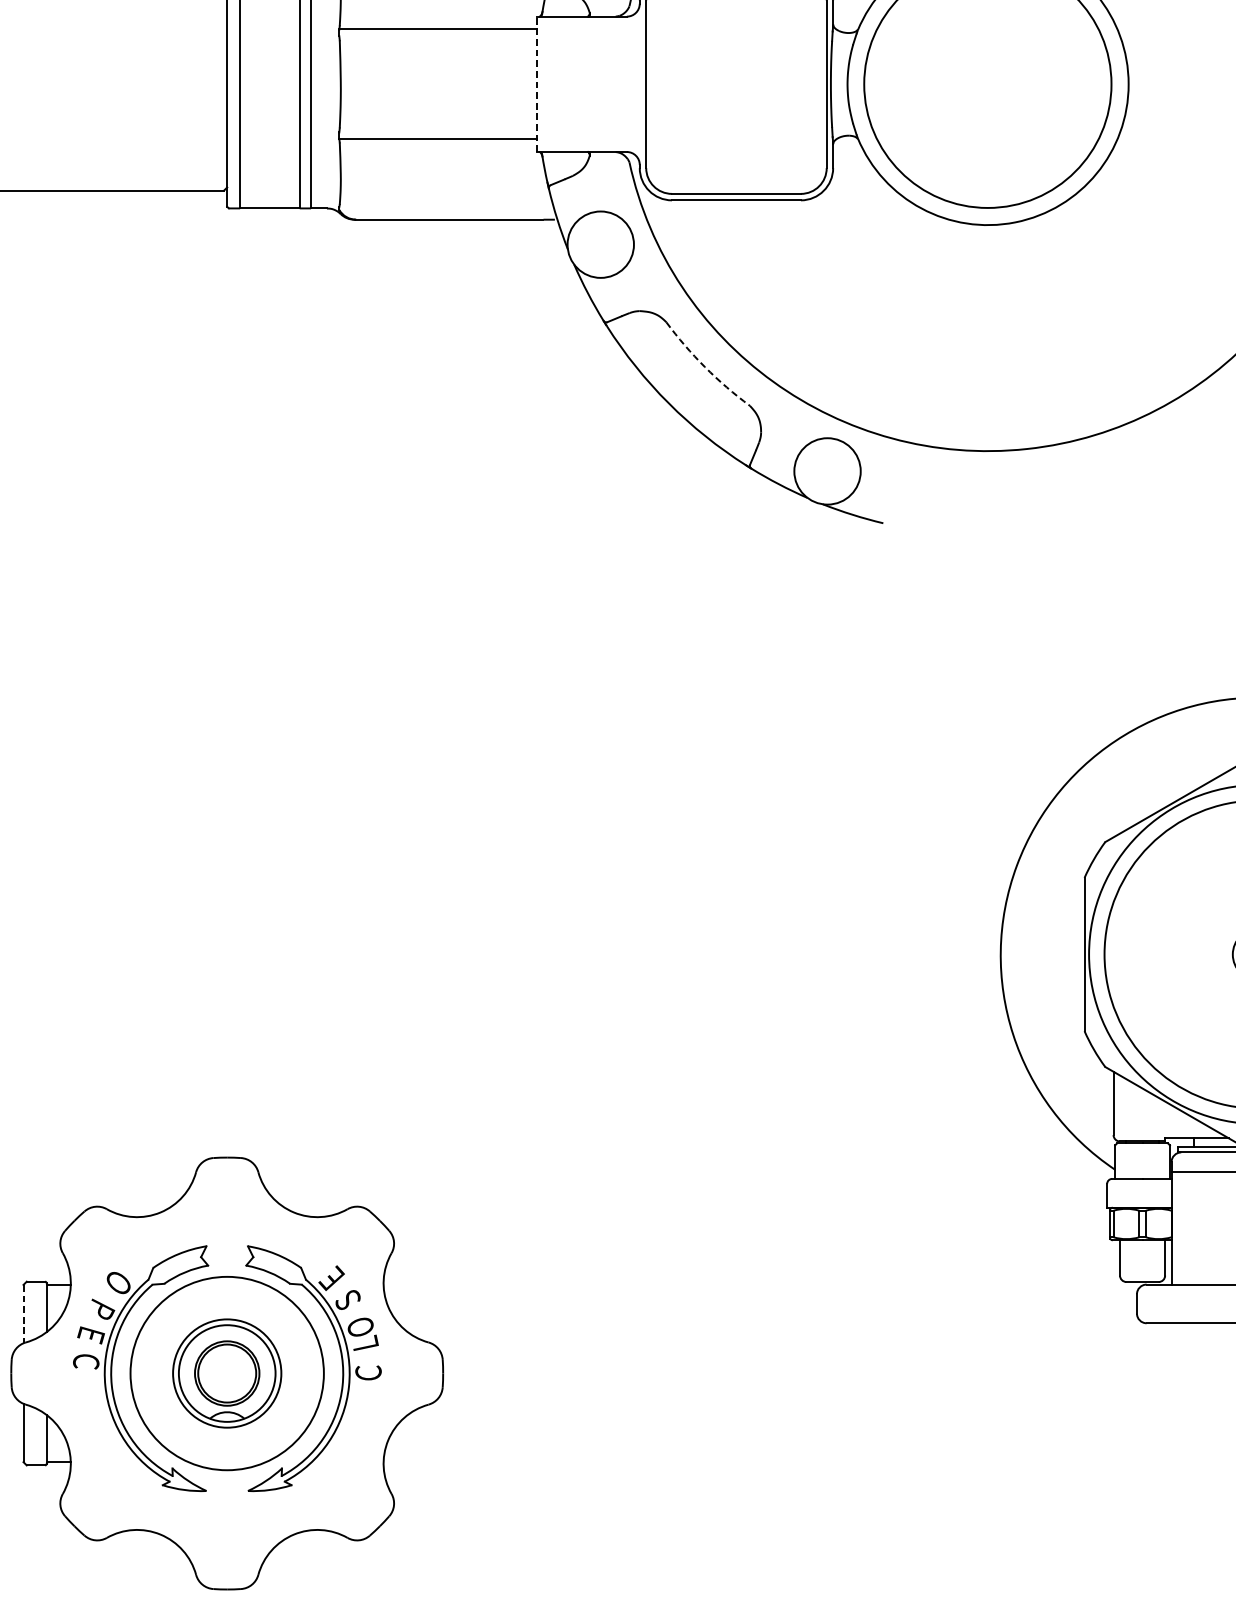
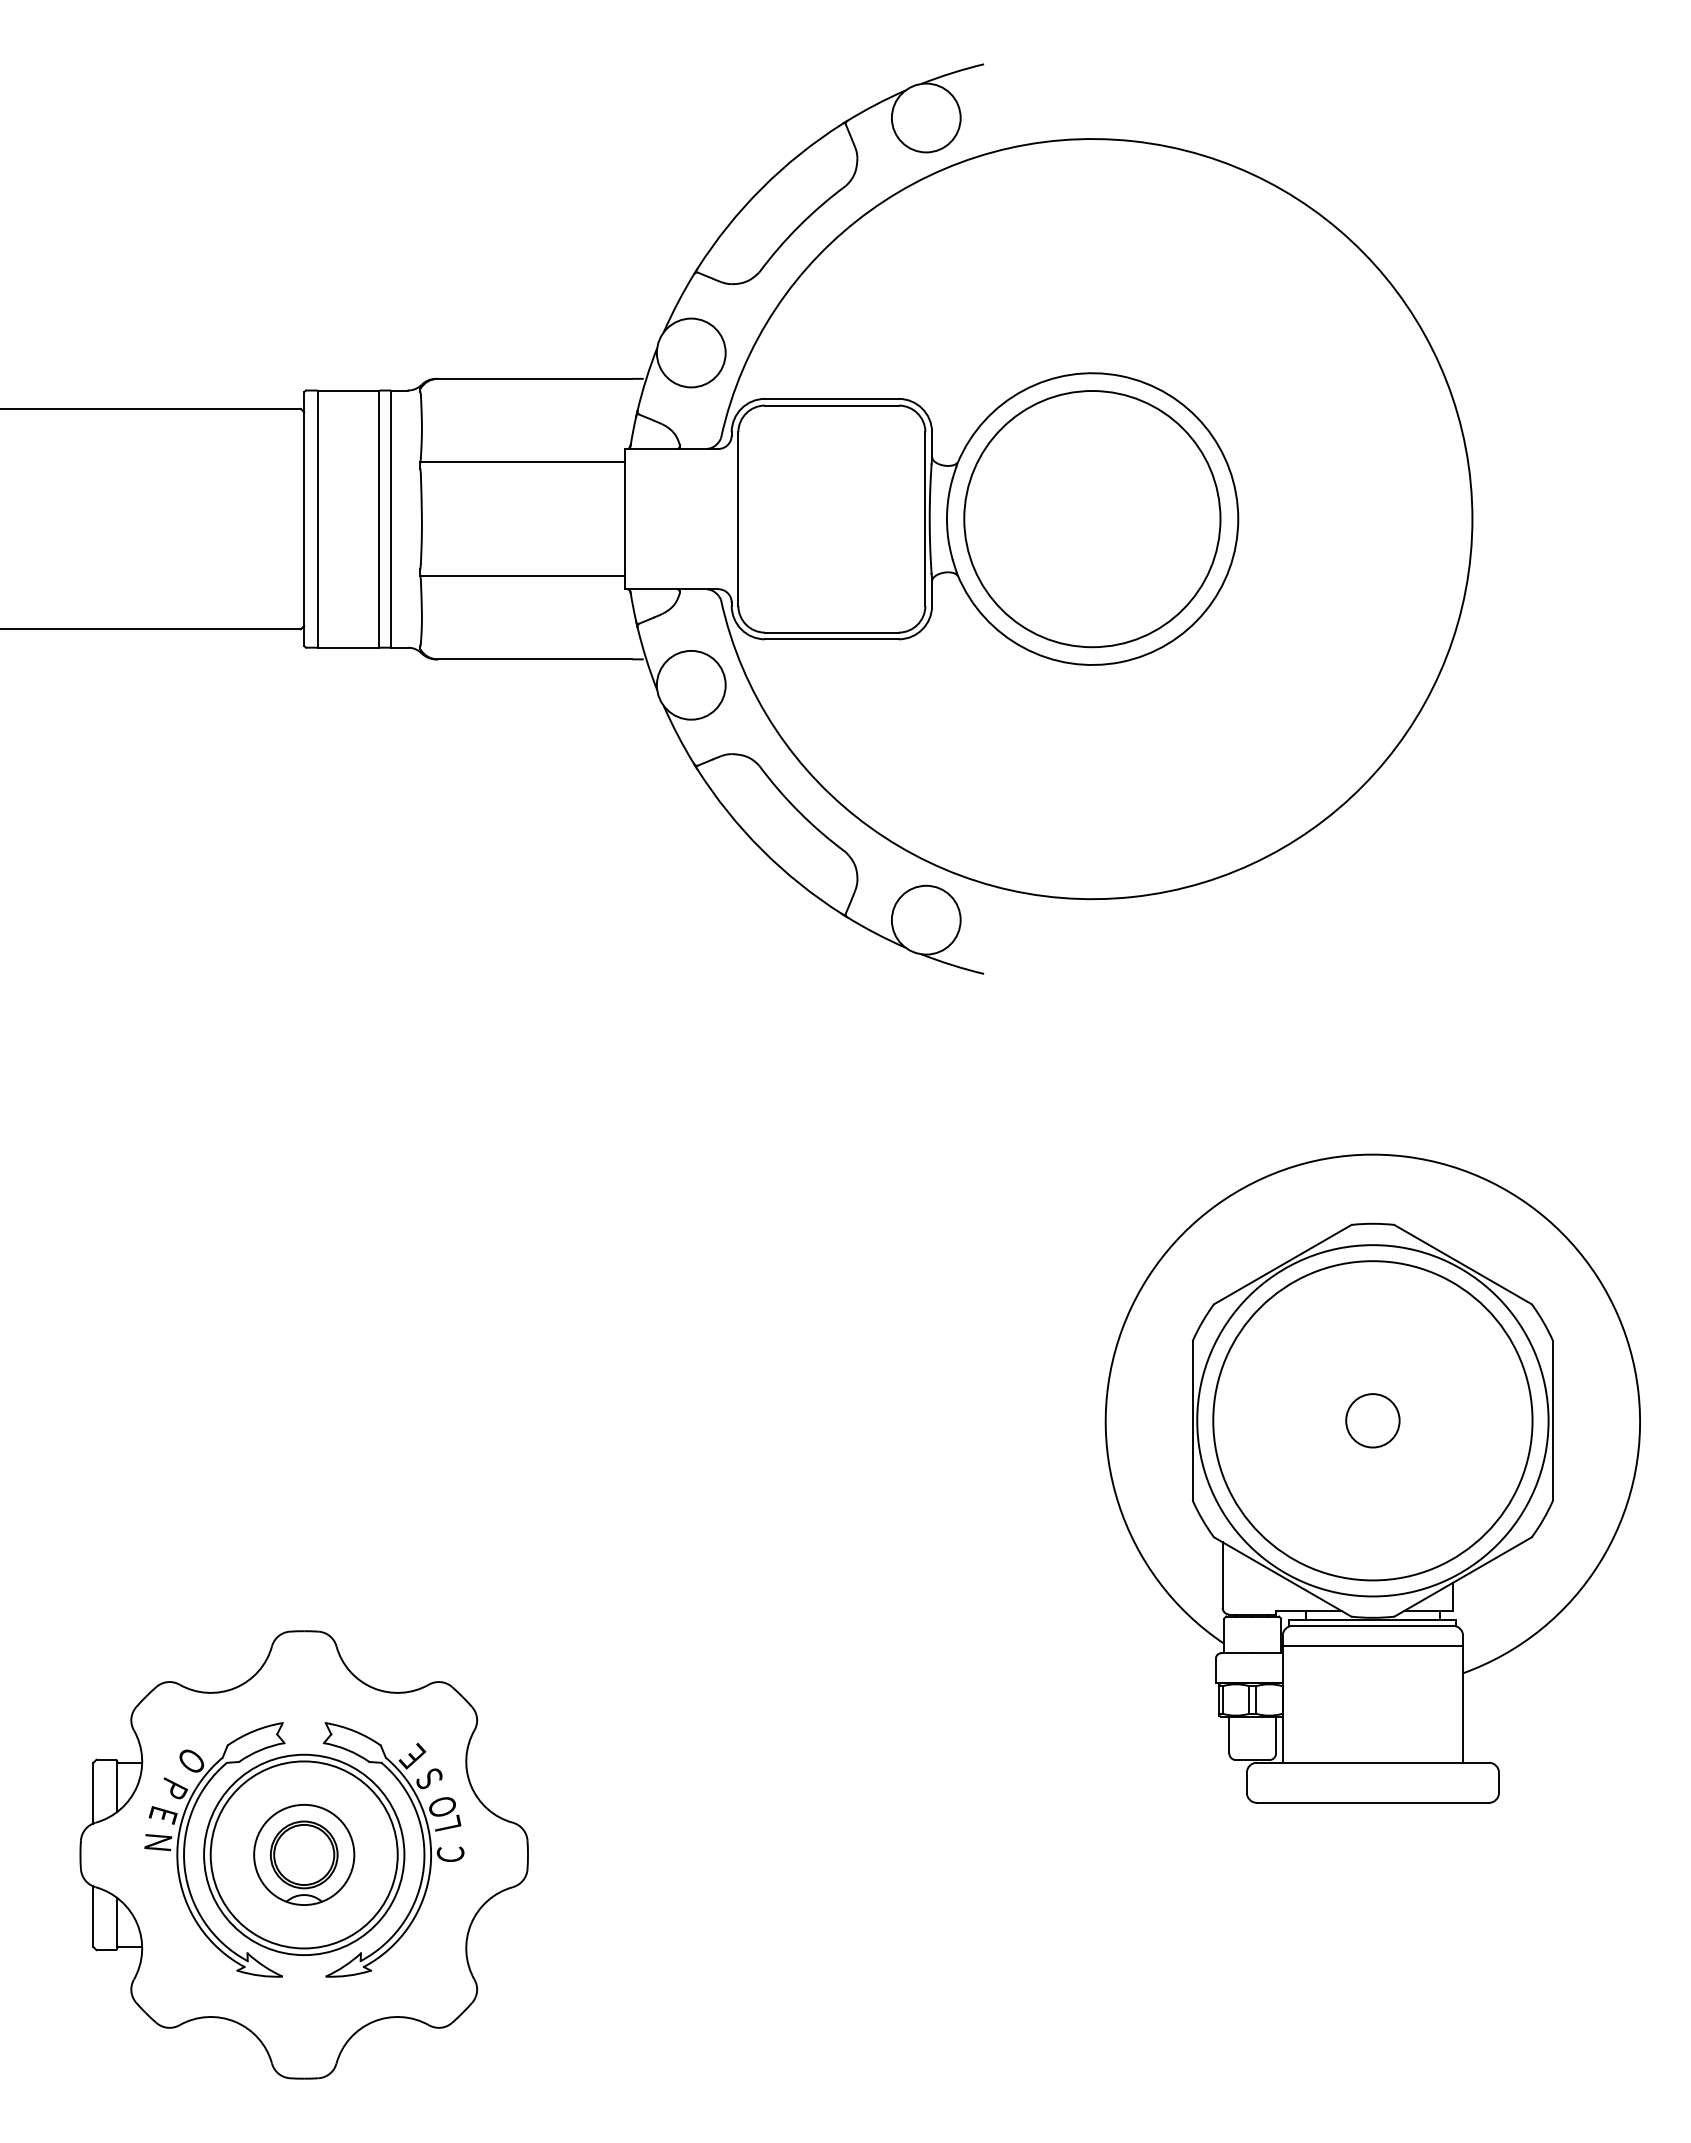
line: (536, 83) -> (624, 518), dashed -> solid
arc: (705, 367) -> (799, 812), dashed -> solid
line: (23, 1314) -> (93, 1793), dashed -> solid
text: (86, 1361) -> (158, 1842), Ｃ -> Ｎ
circle: (226, 1373) -> (303, 1854), size x1.67

